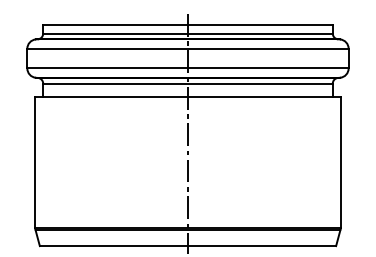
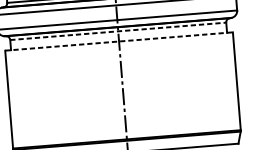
line: (188, 83) -> (118, 31), solid -> dashed
line: (188, 97) -> (119, 41), solid -> dashed

